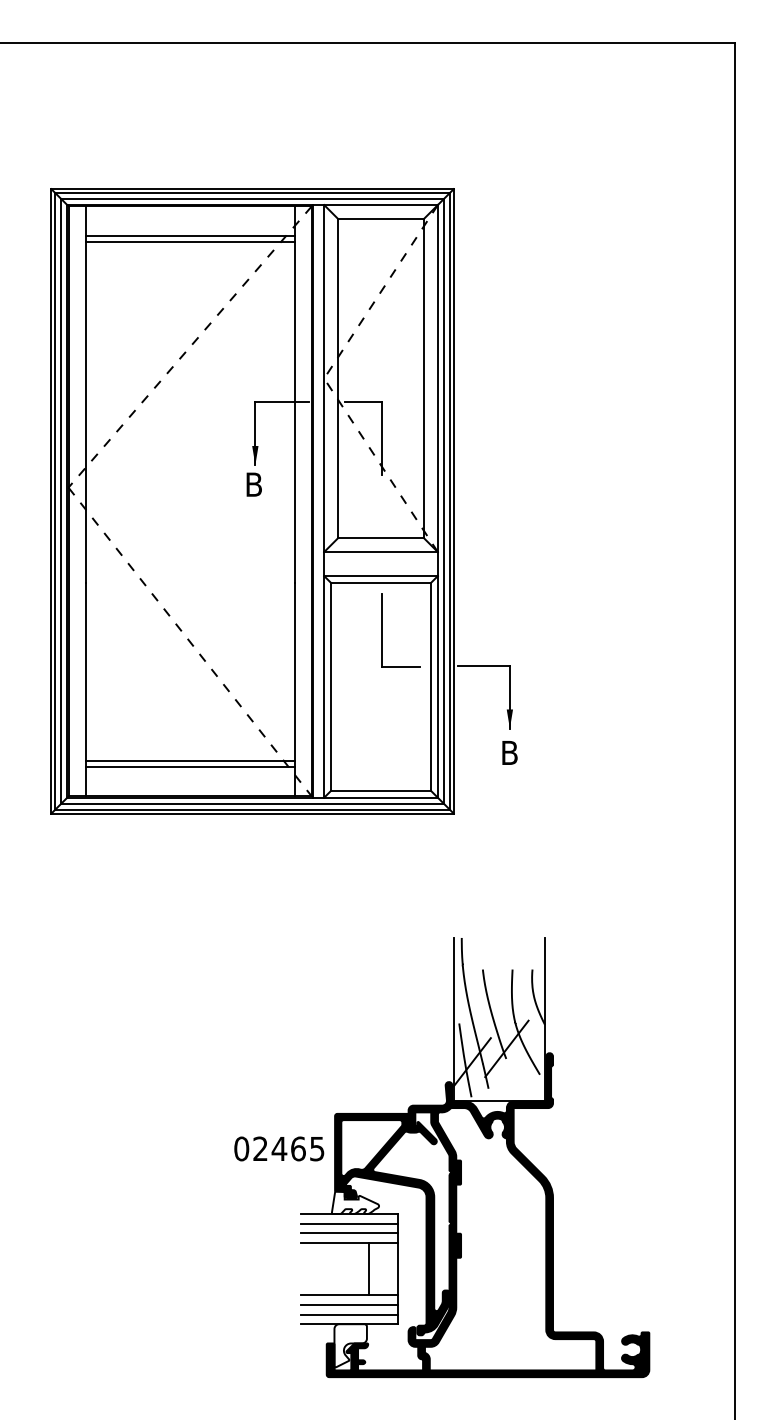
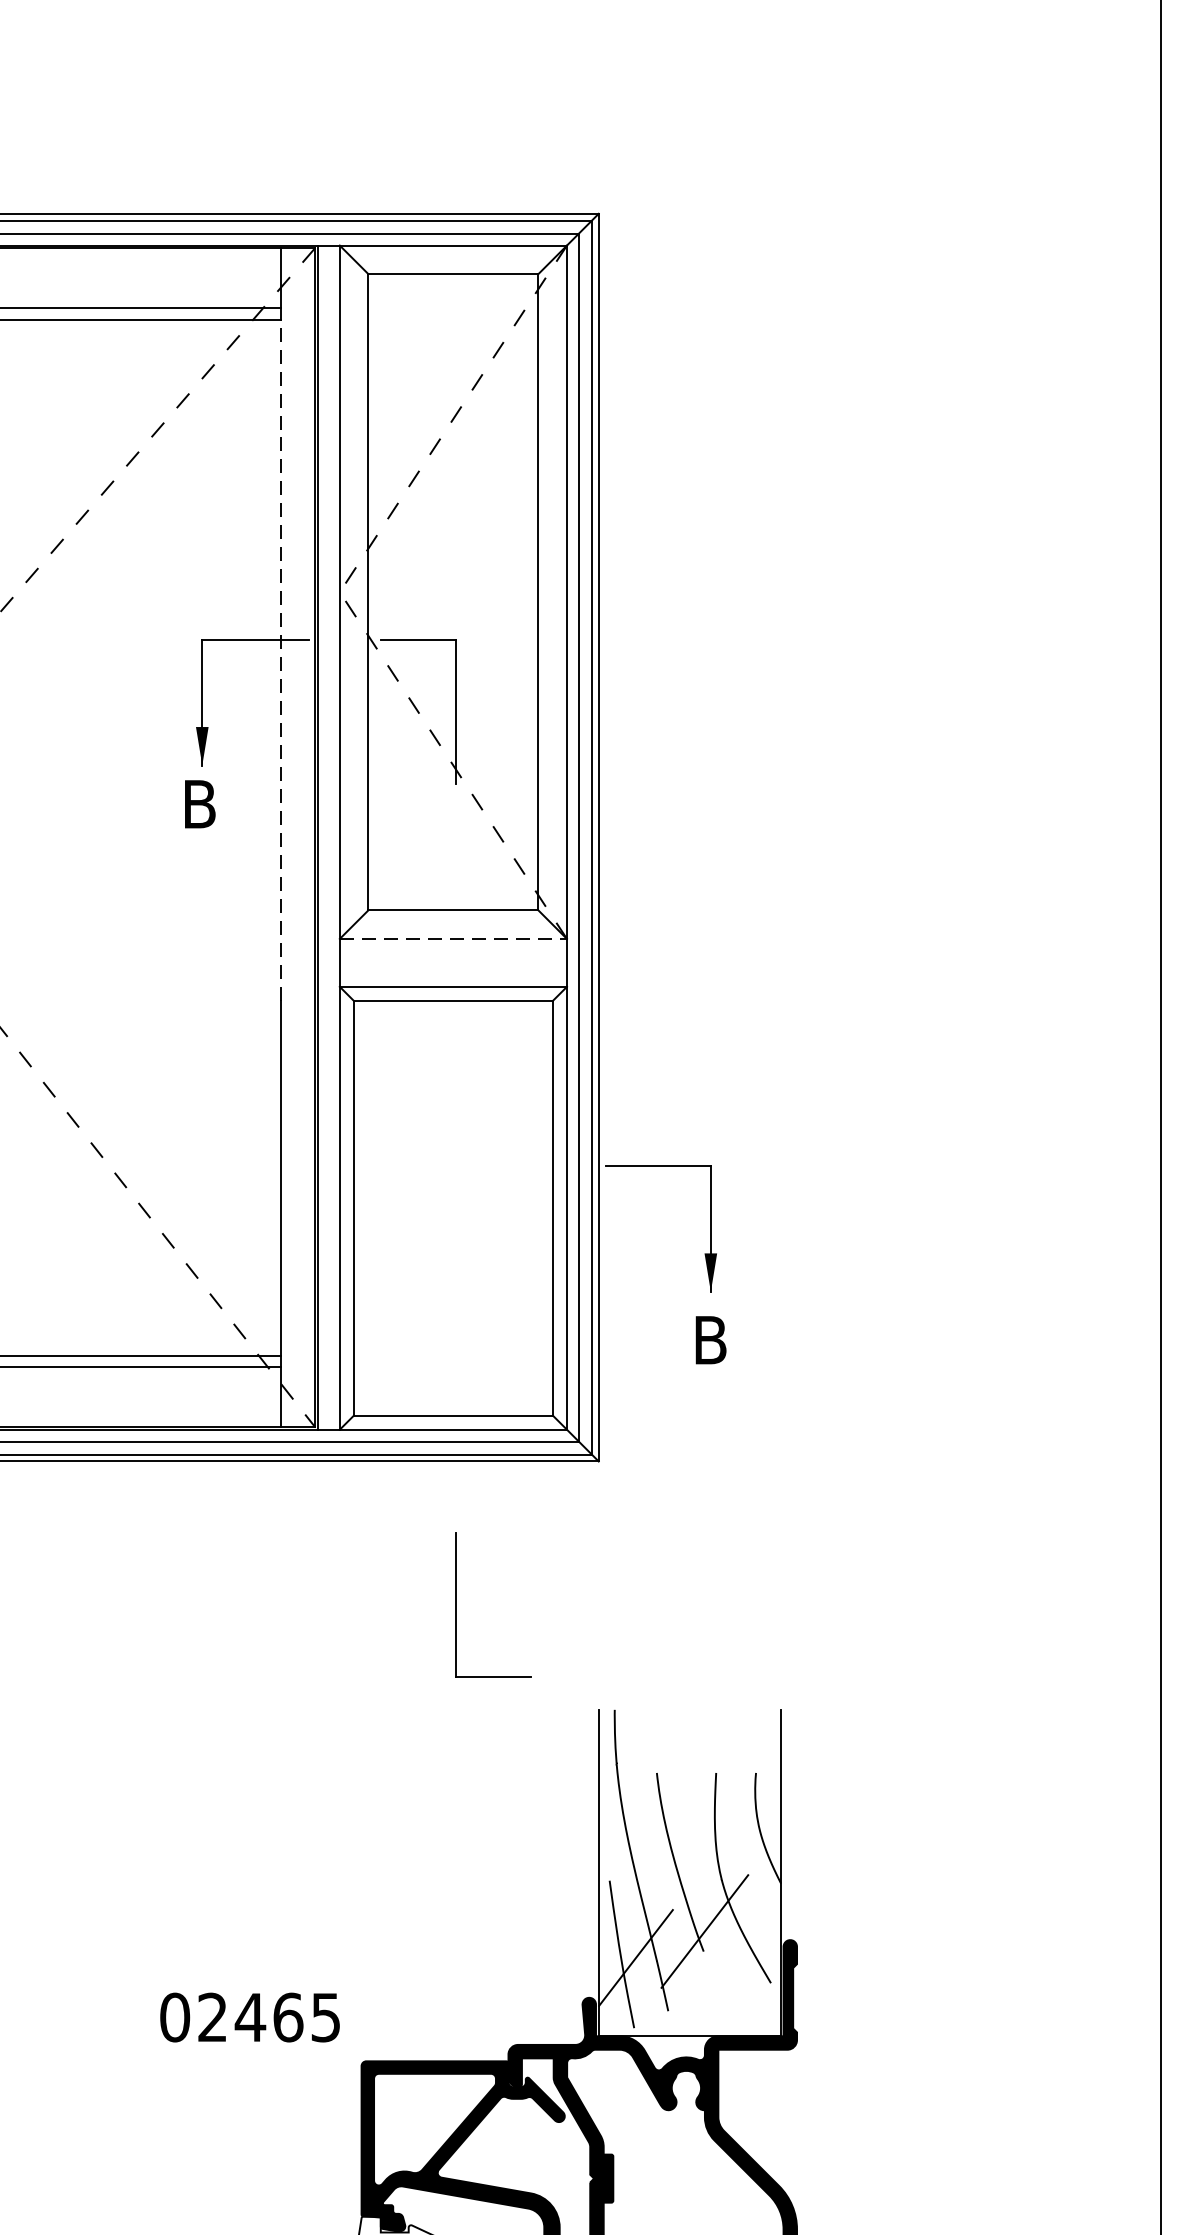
line: (294, 412) -> (280, 660), solid -> dashed
line: (381, 552) -> (454, 939), solid -> dashed
part: (382, 630) -> (456, 1605), moved
text: (279, 1148) -> (250, 2016), moved

